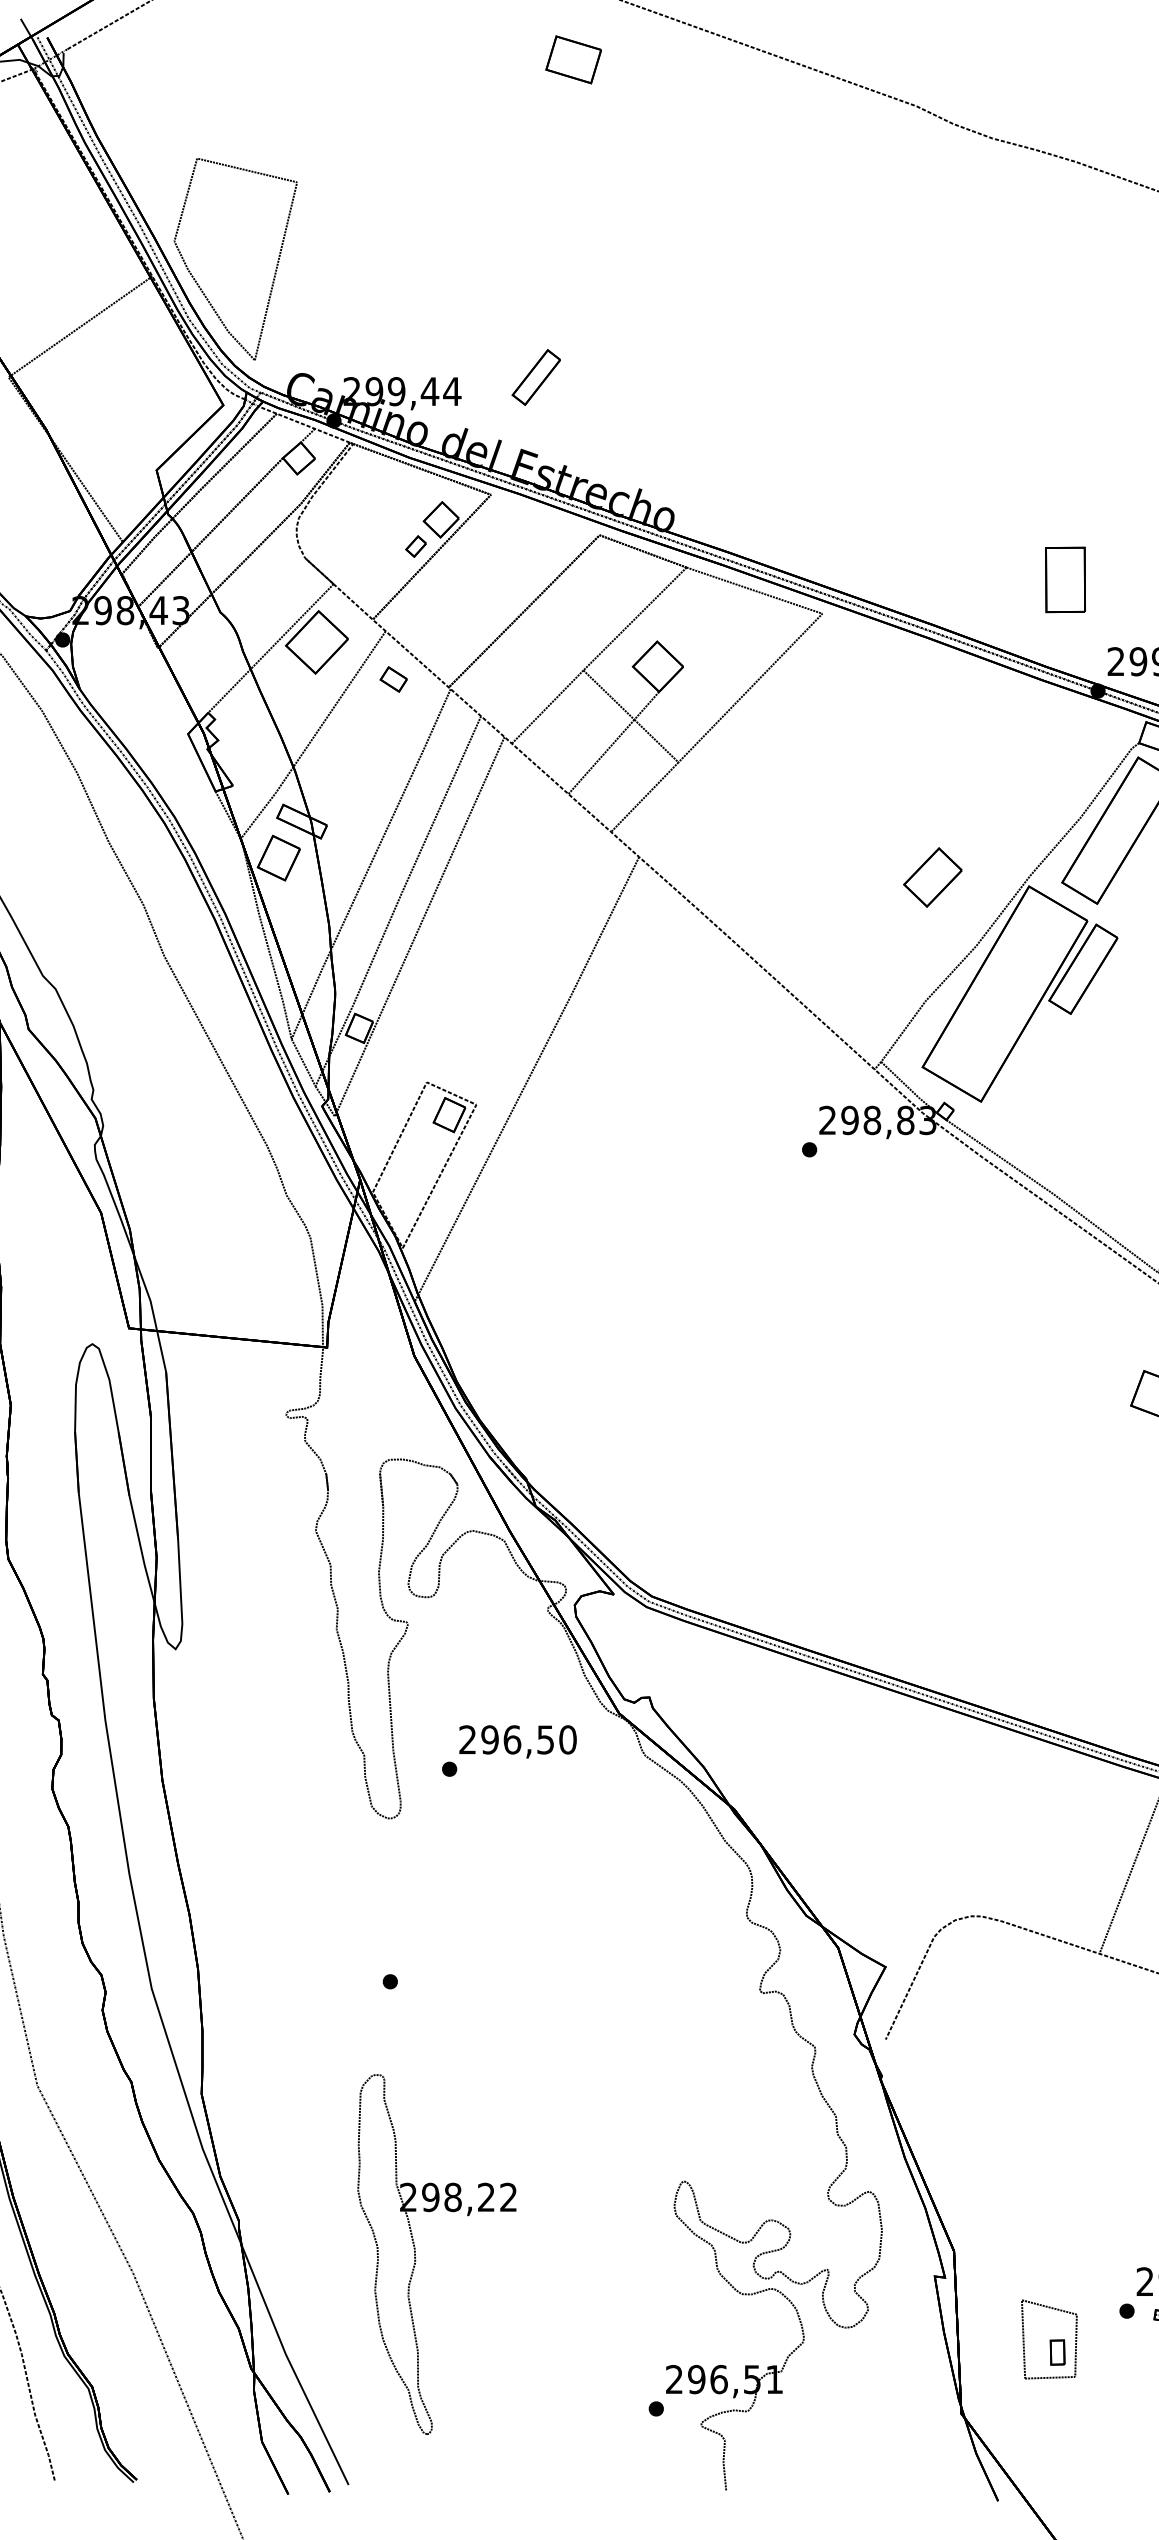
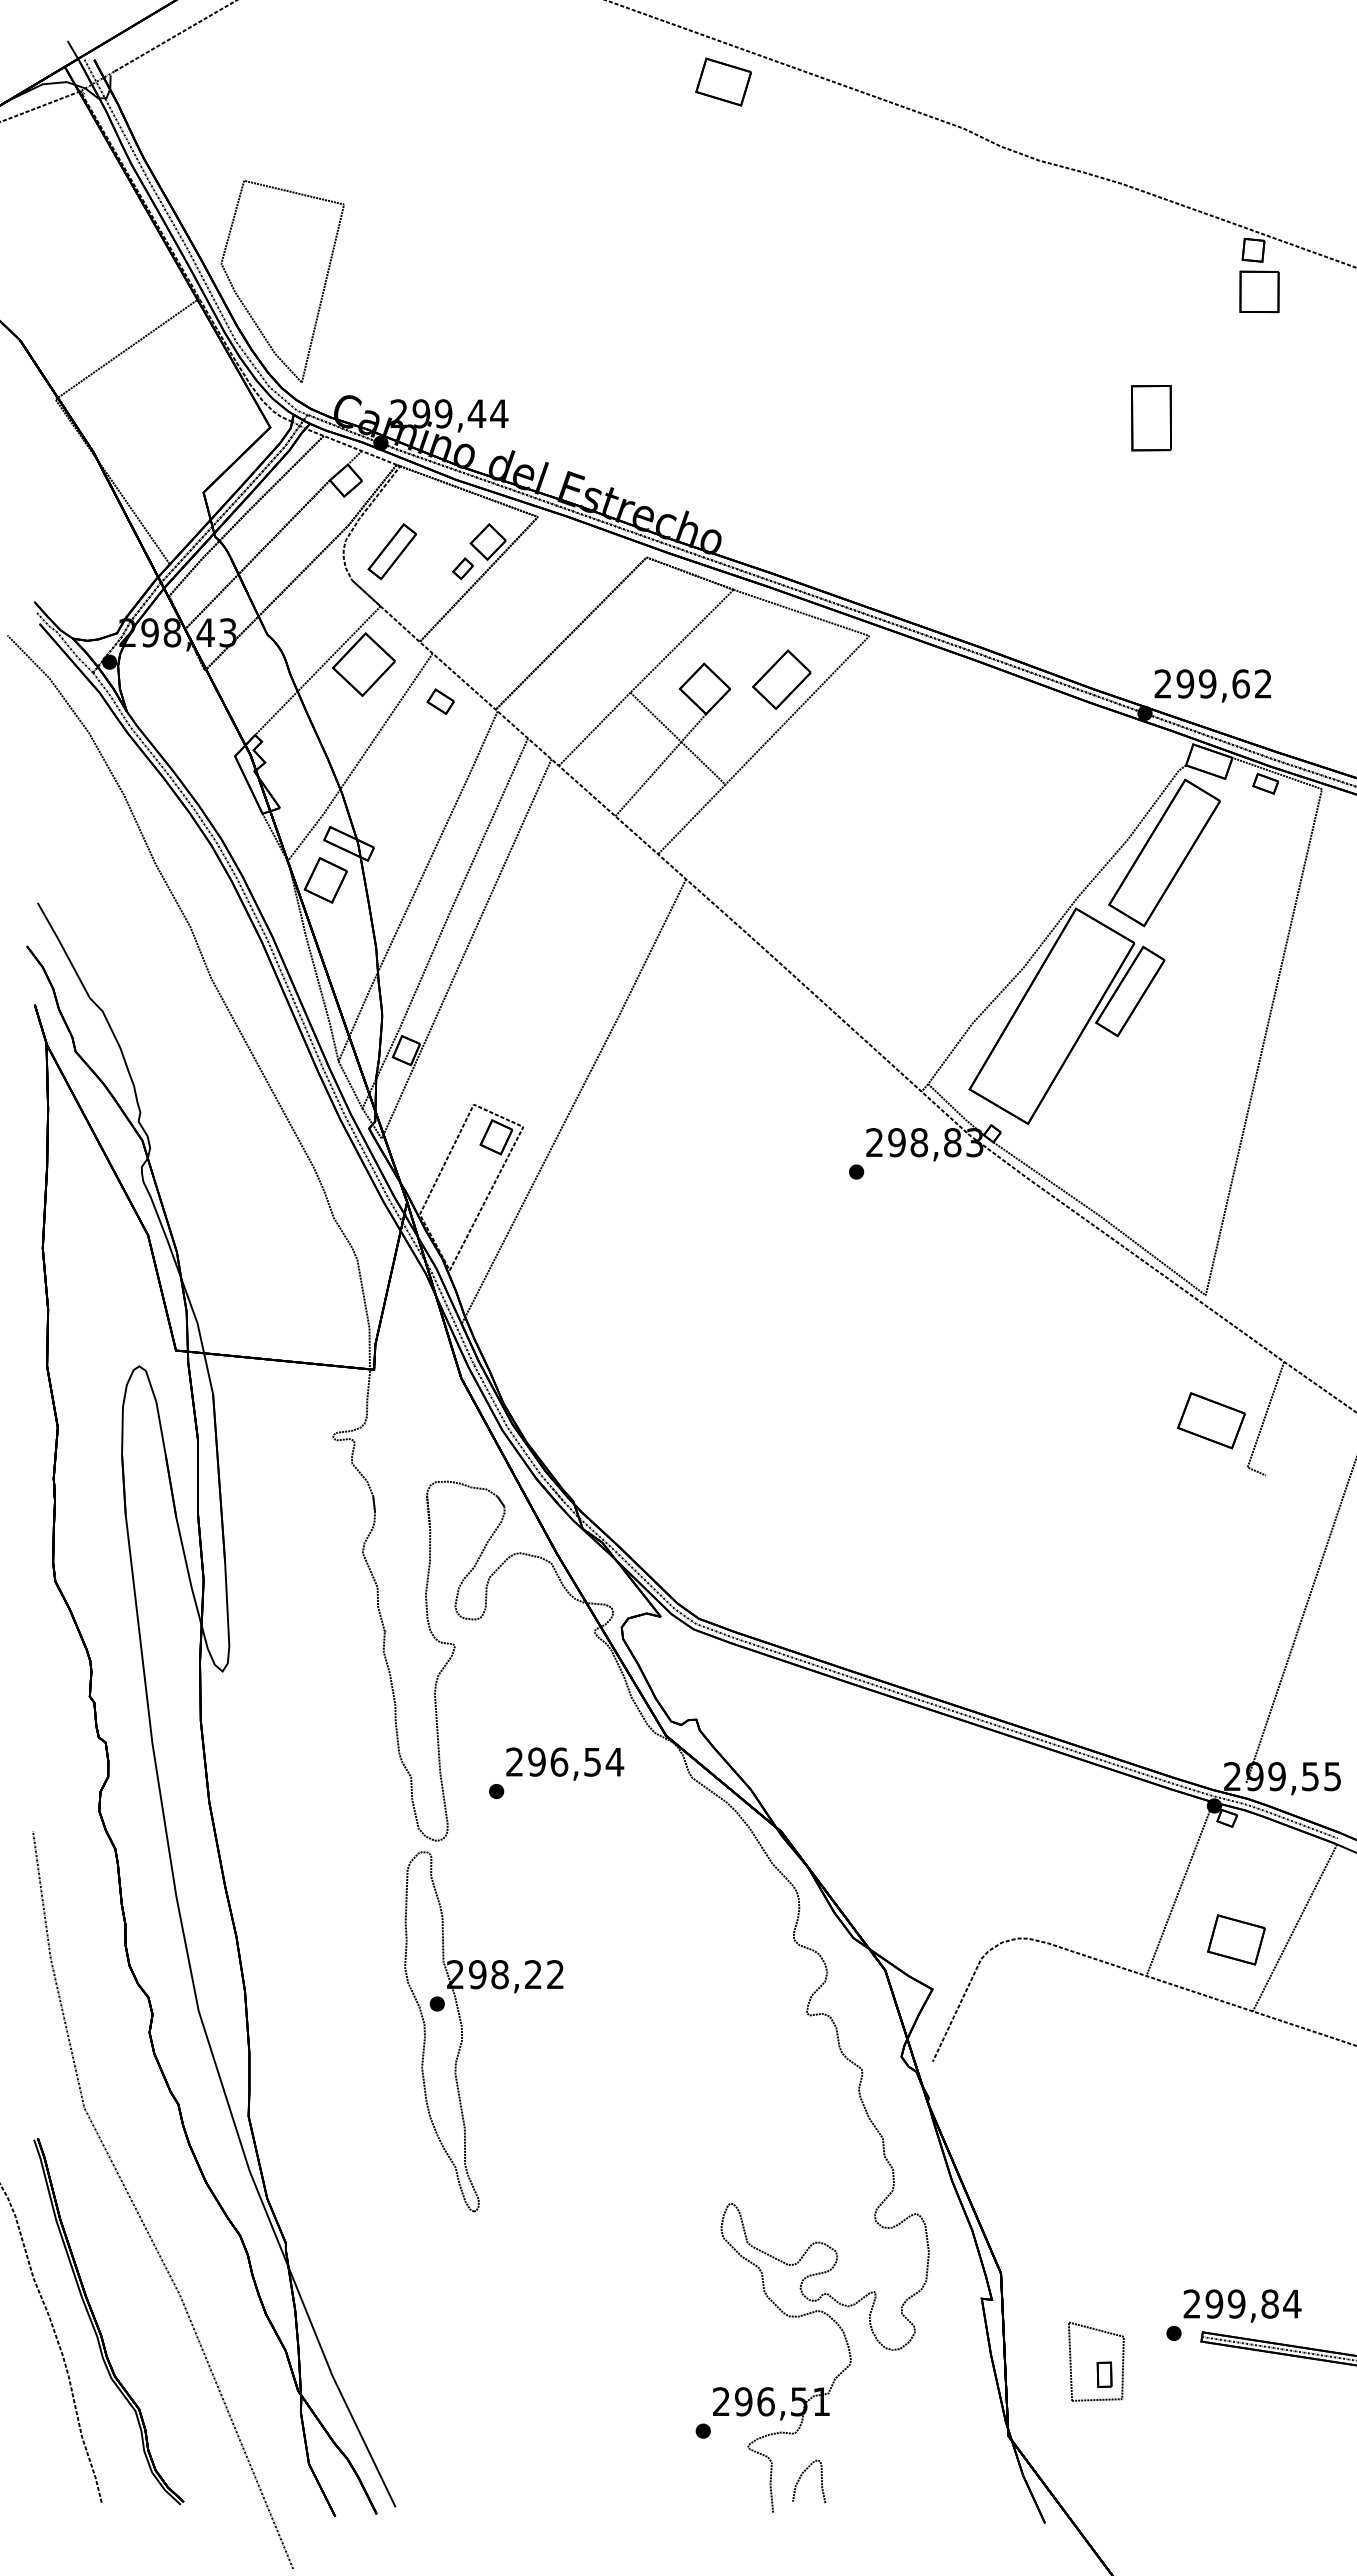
part: (573, 59) -> (723, 81), moved
part: (535, 377) -> (391, 551), moved
part: (1065, 580) -> (1151, 418), moved
part: (932, 877) -> (781, 679), moved
text: (567, 1739) -> (614, 1761), 296,50 -> 296,54
part: (415, 2254) -> (462, 2031), moved
curve: (755, 2453) -> (802, 2475), added

